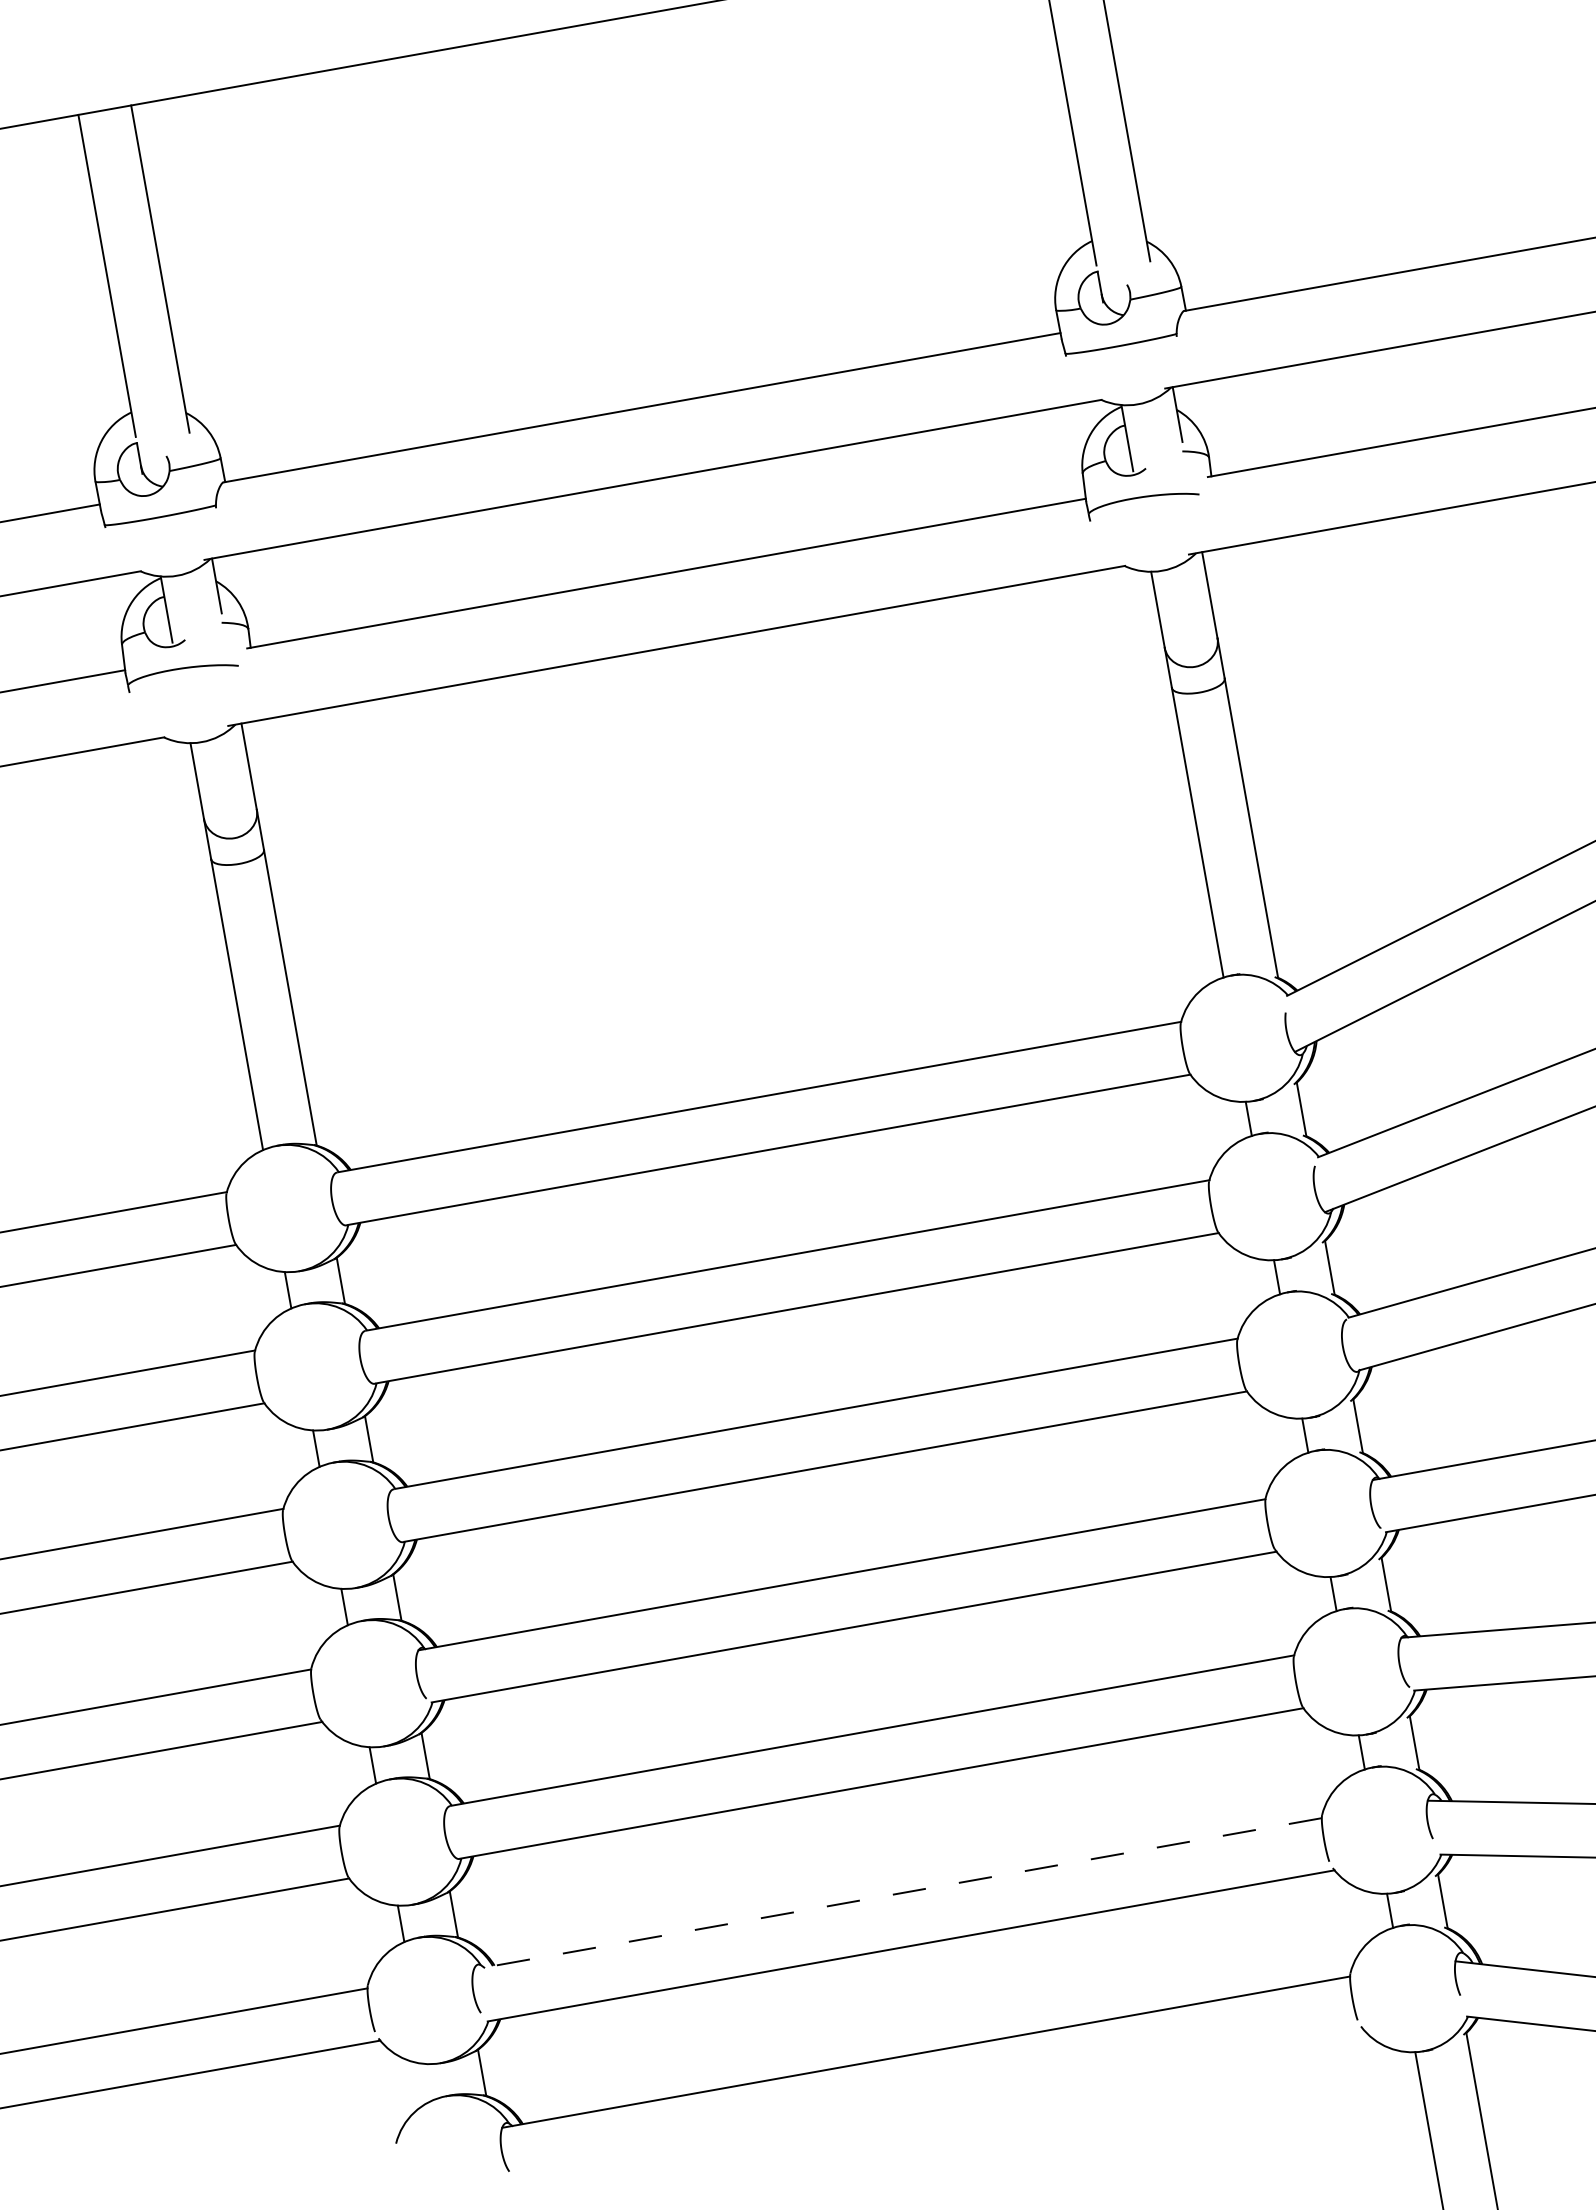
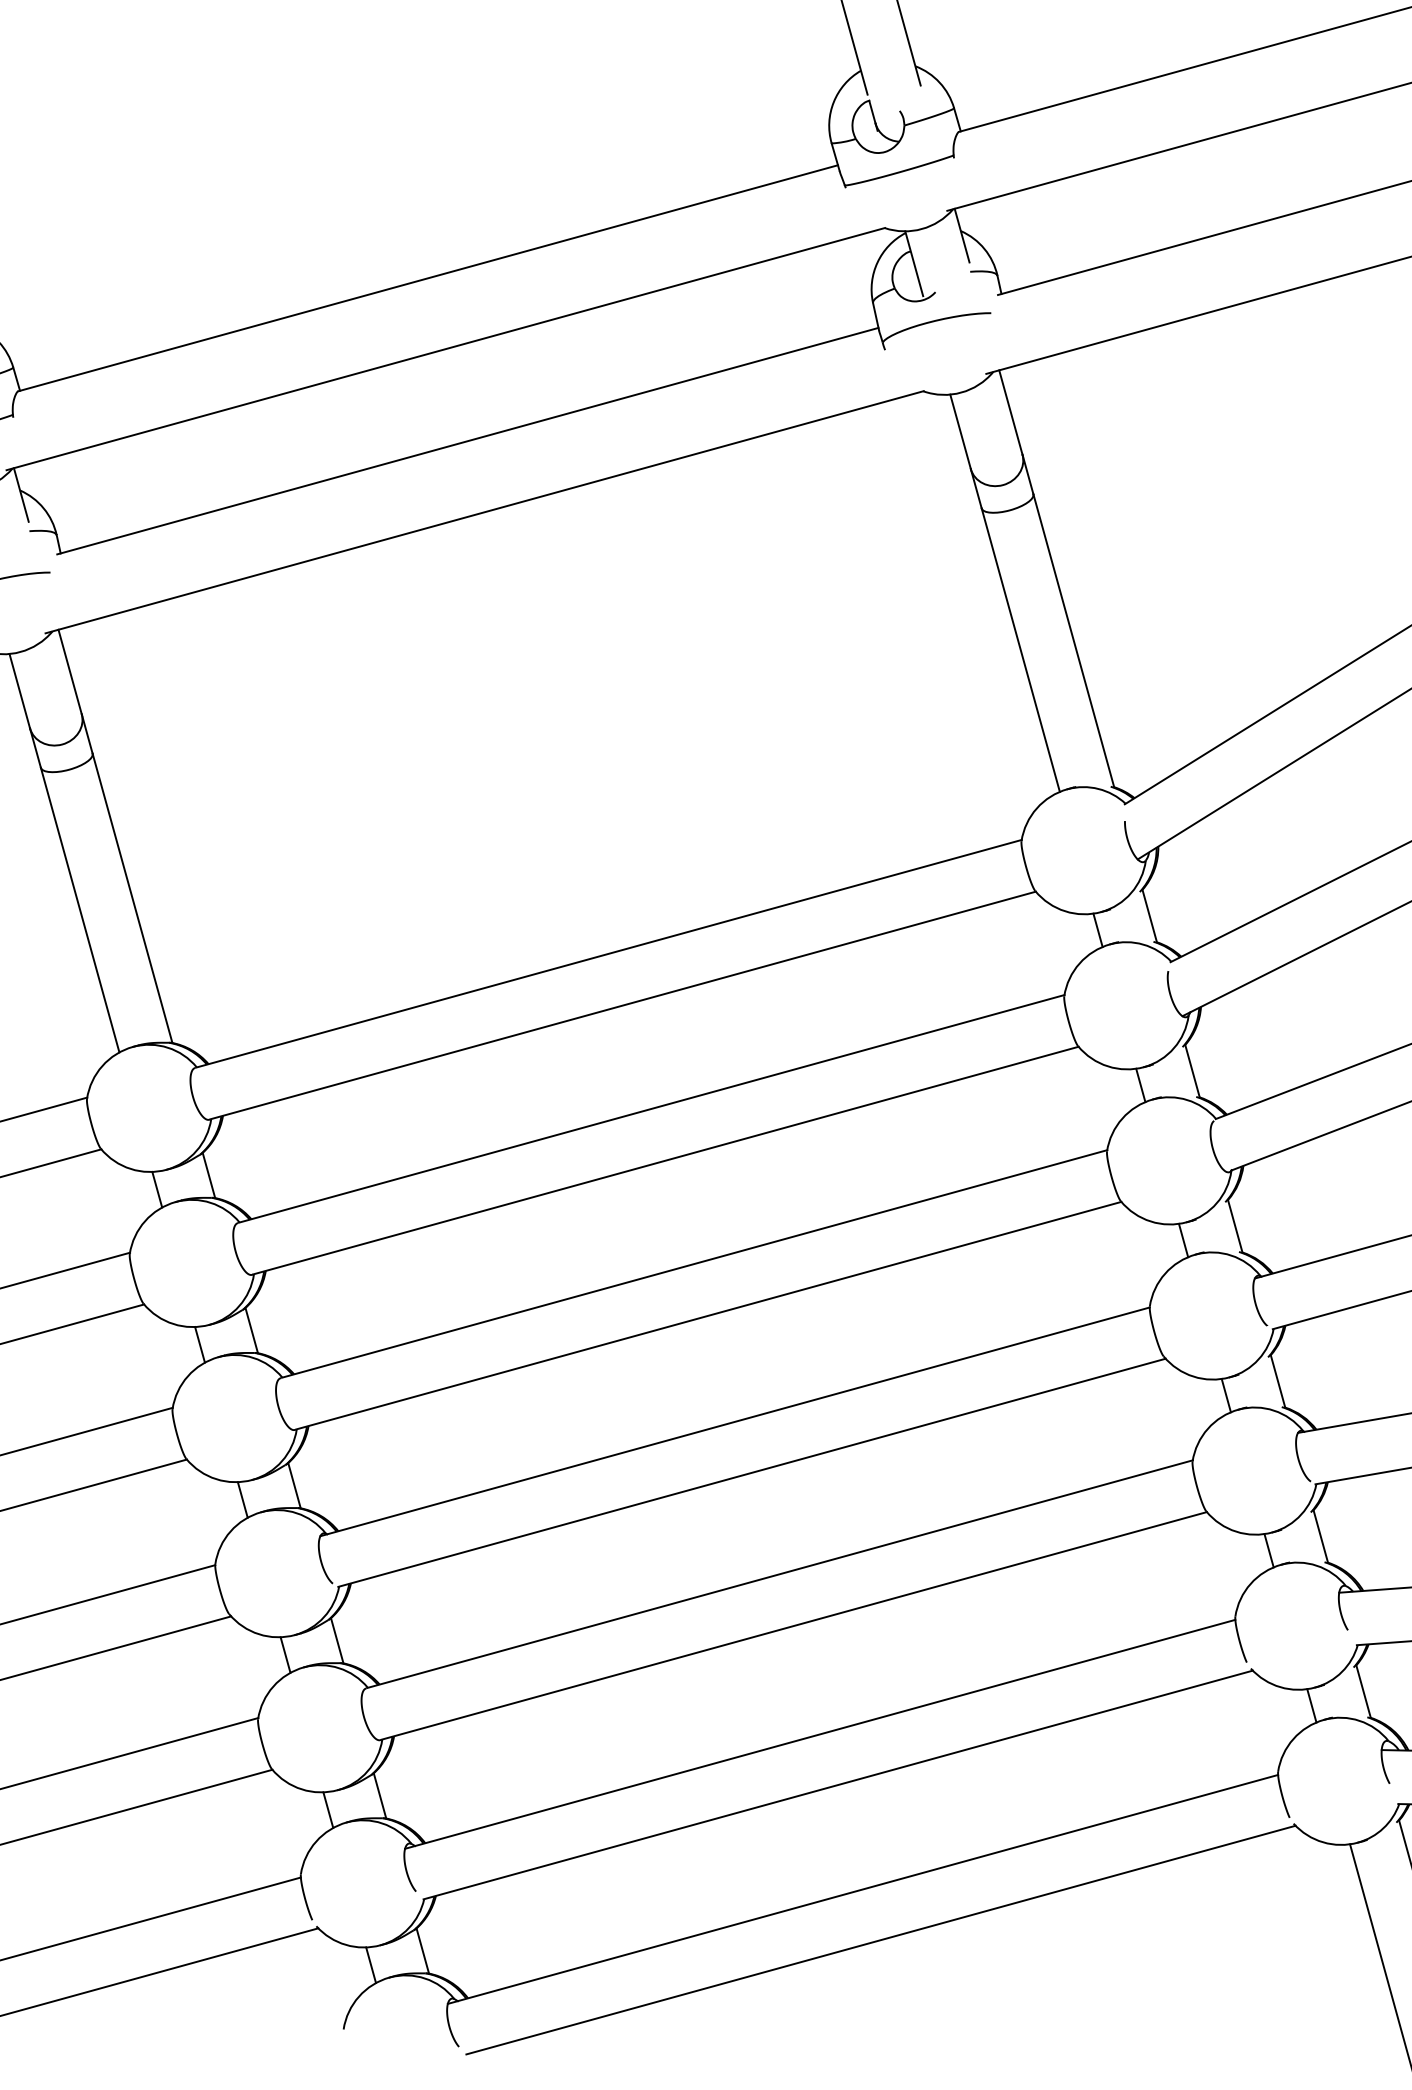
line: (897, 1893) -> (819, 1734), dashed -> solid
line: (429, 2082) -> (371, 1965), added
line: (939, 2103) -> (881, 1939), added

